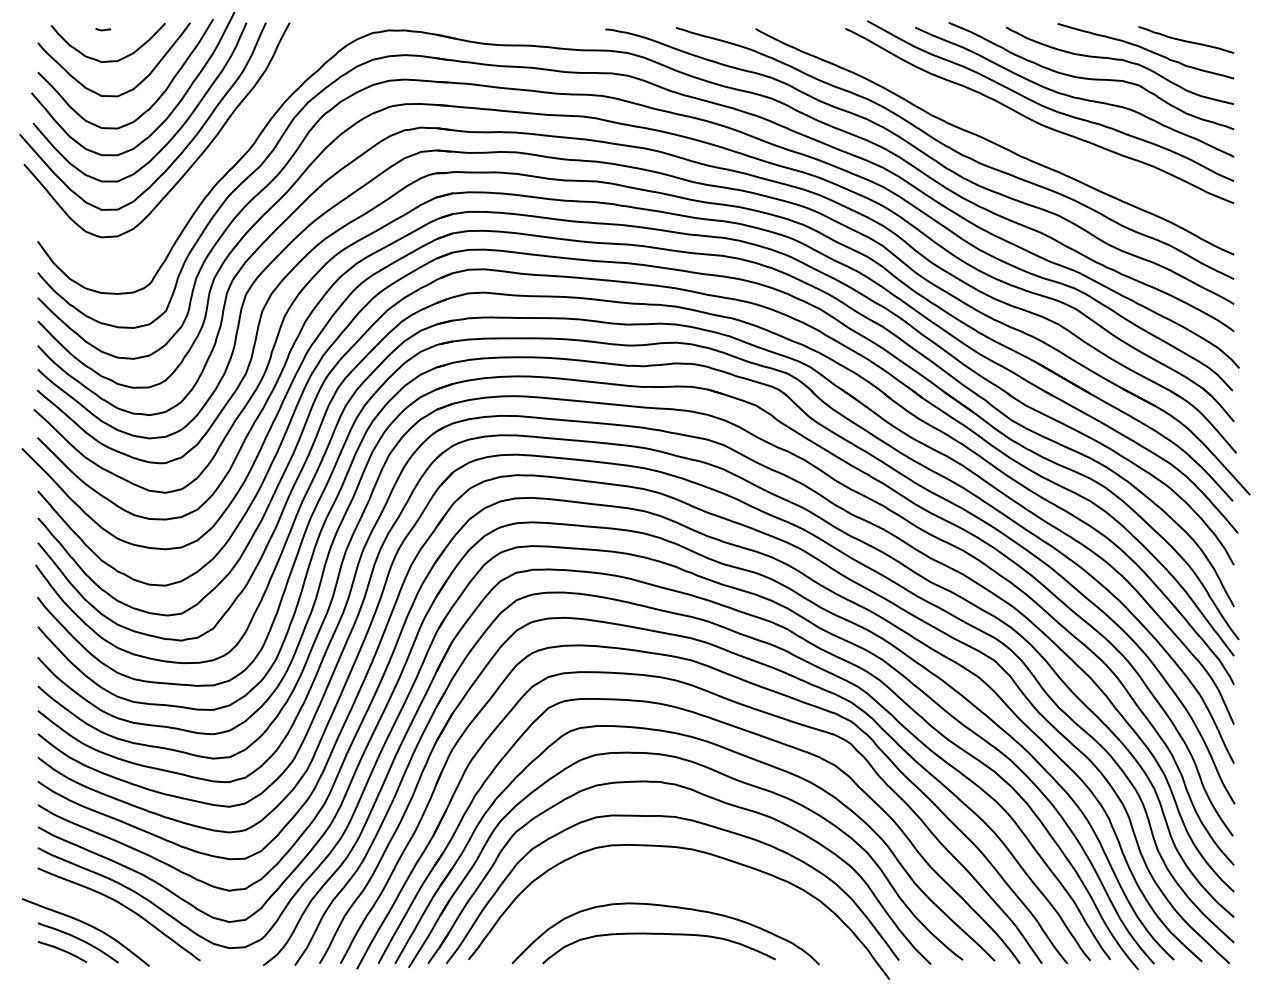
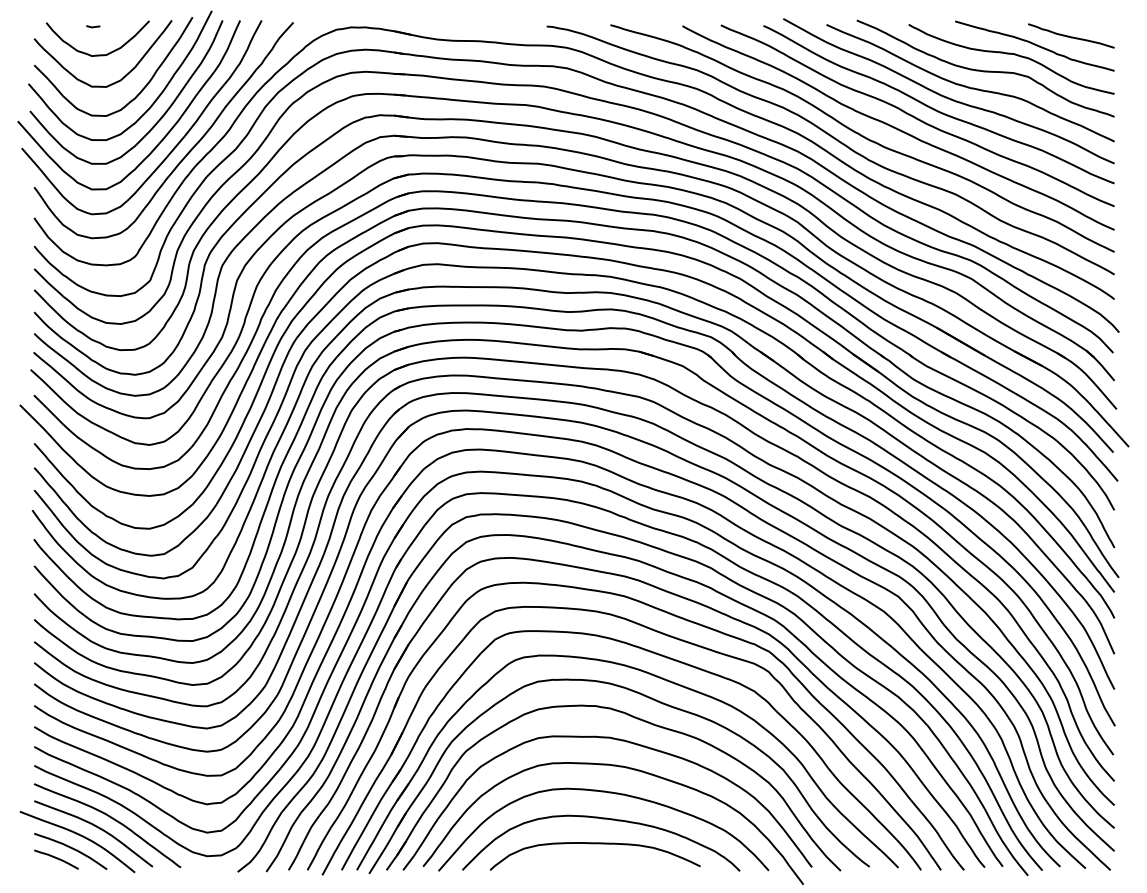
curve: (1013, 129) -> (915, 116), added
curve: (206, 170) -> (186, 153), added
curve: (673, 878) -> (608, 793), added
curve: (107, 917) -> (97, 828), added

